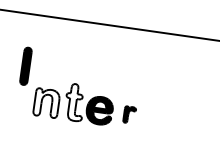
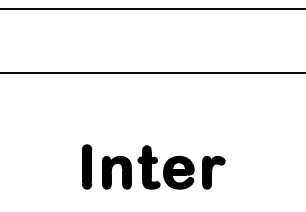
part: (26, 65) -> (87, 166), moved
fill: (46, 102) -> (116, 172), added
fill: (74, 102) -> (148, 167), added
part: (129, 114) -> (213, 172), size x1.67

